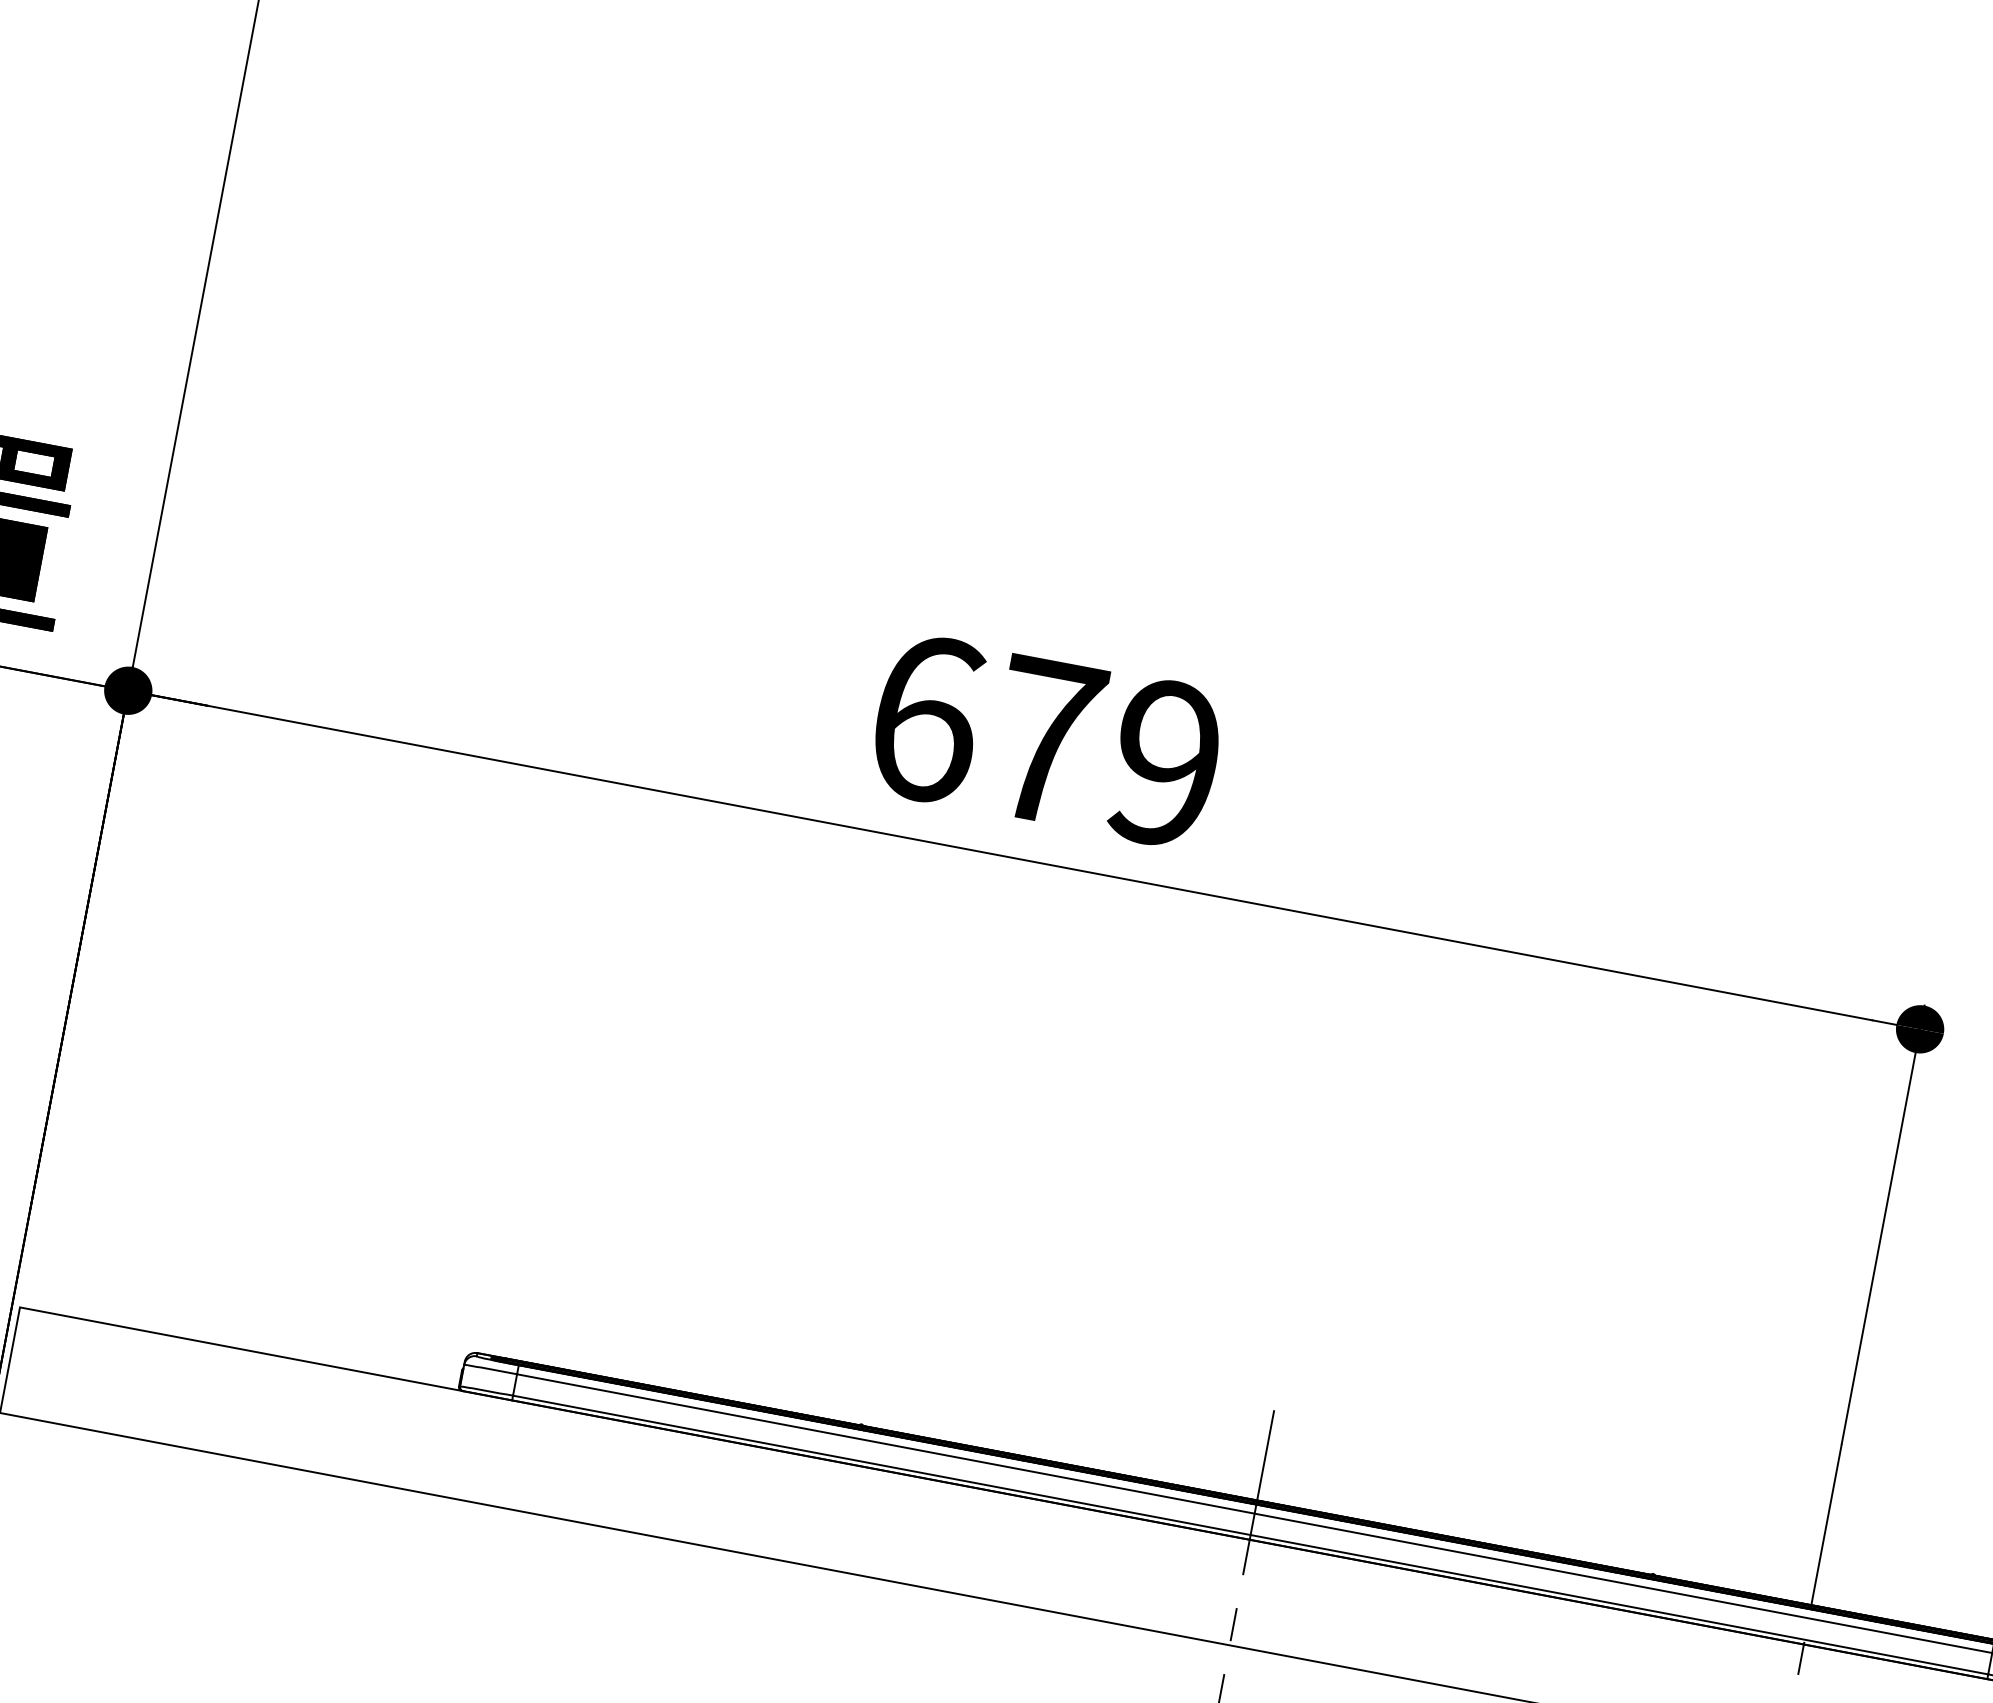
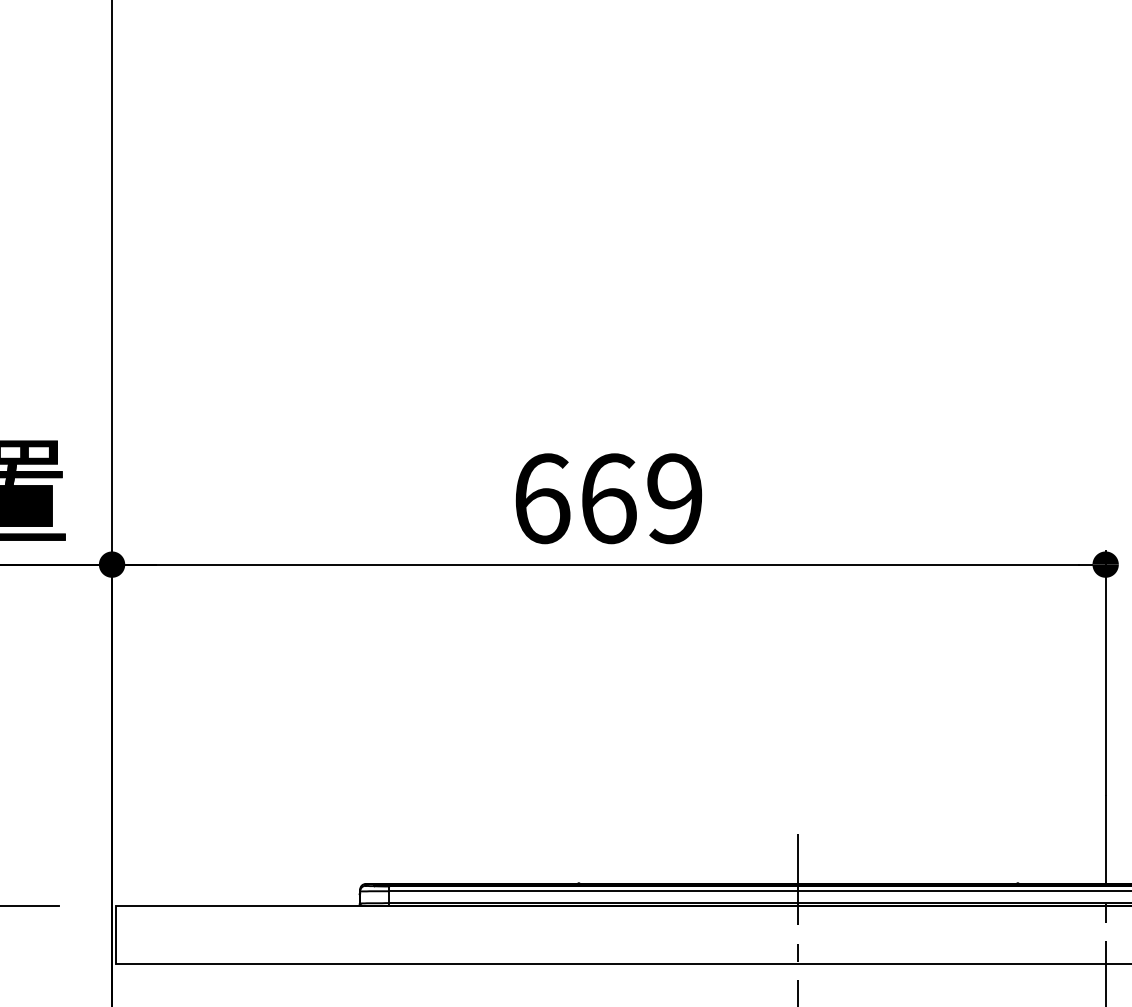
text: (1046, 740) -> (608, 498), 679 -> 669

